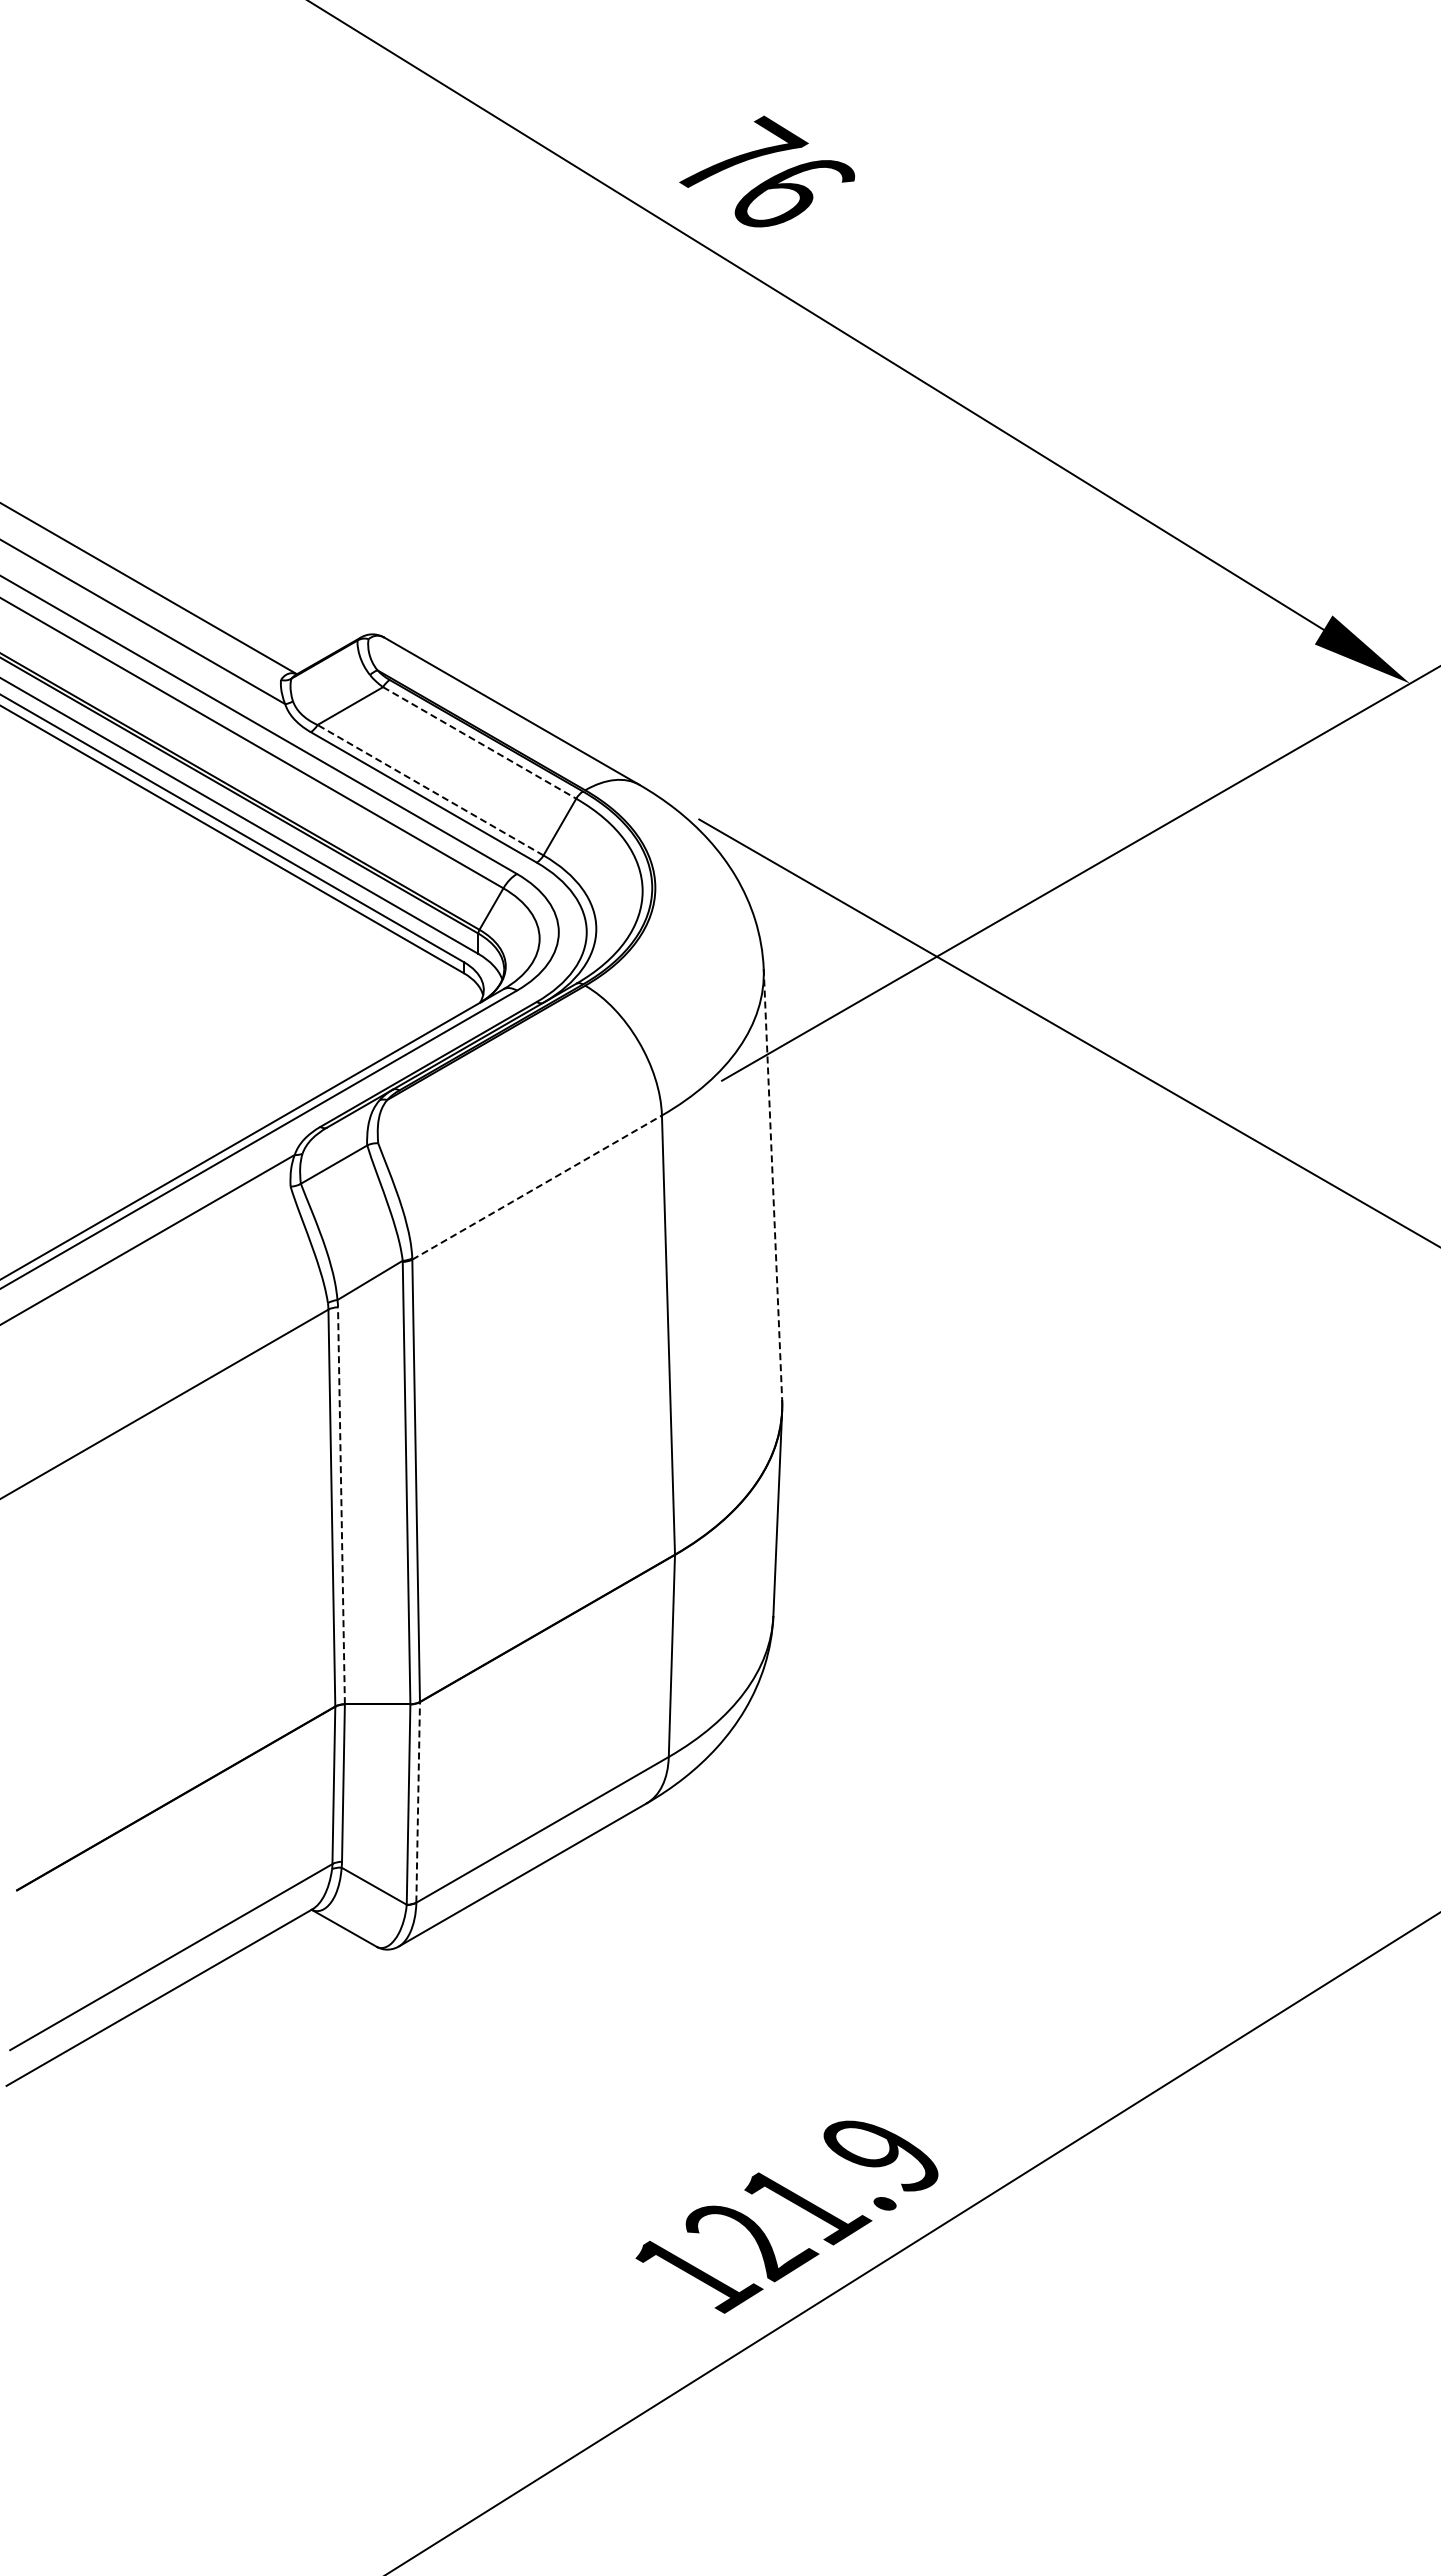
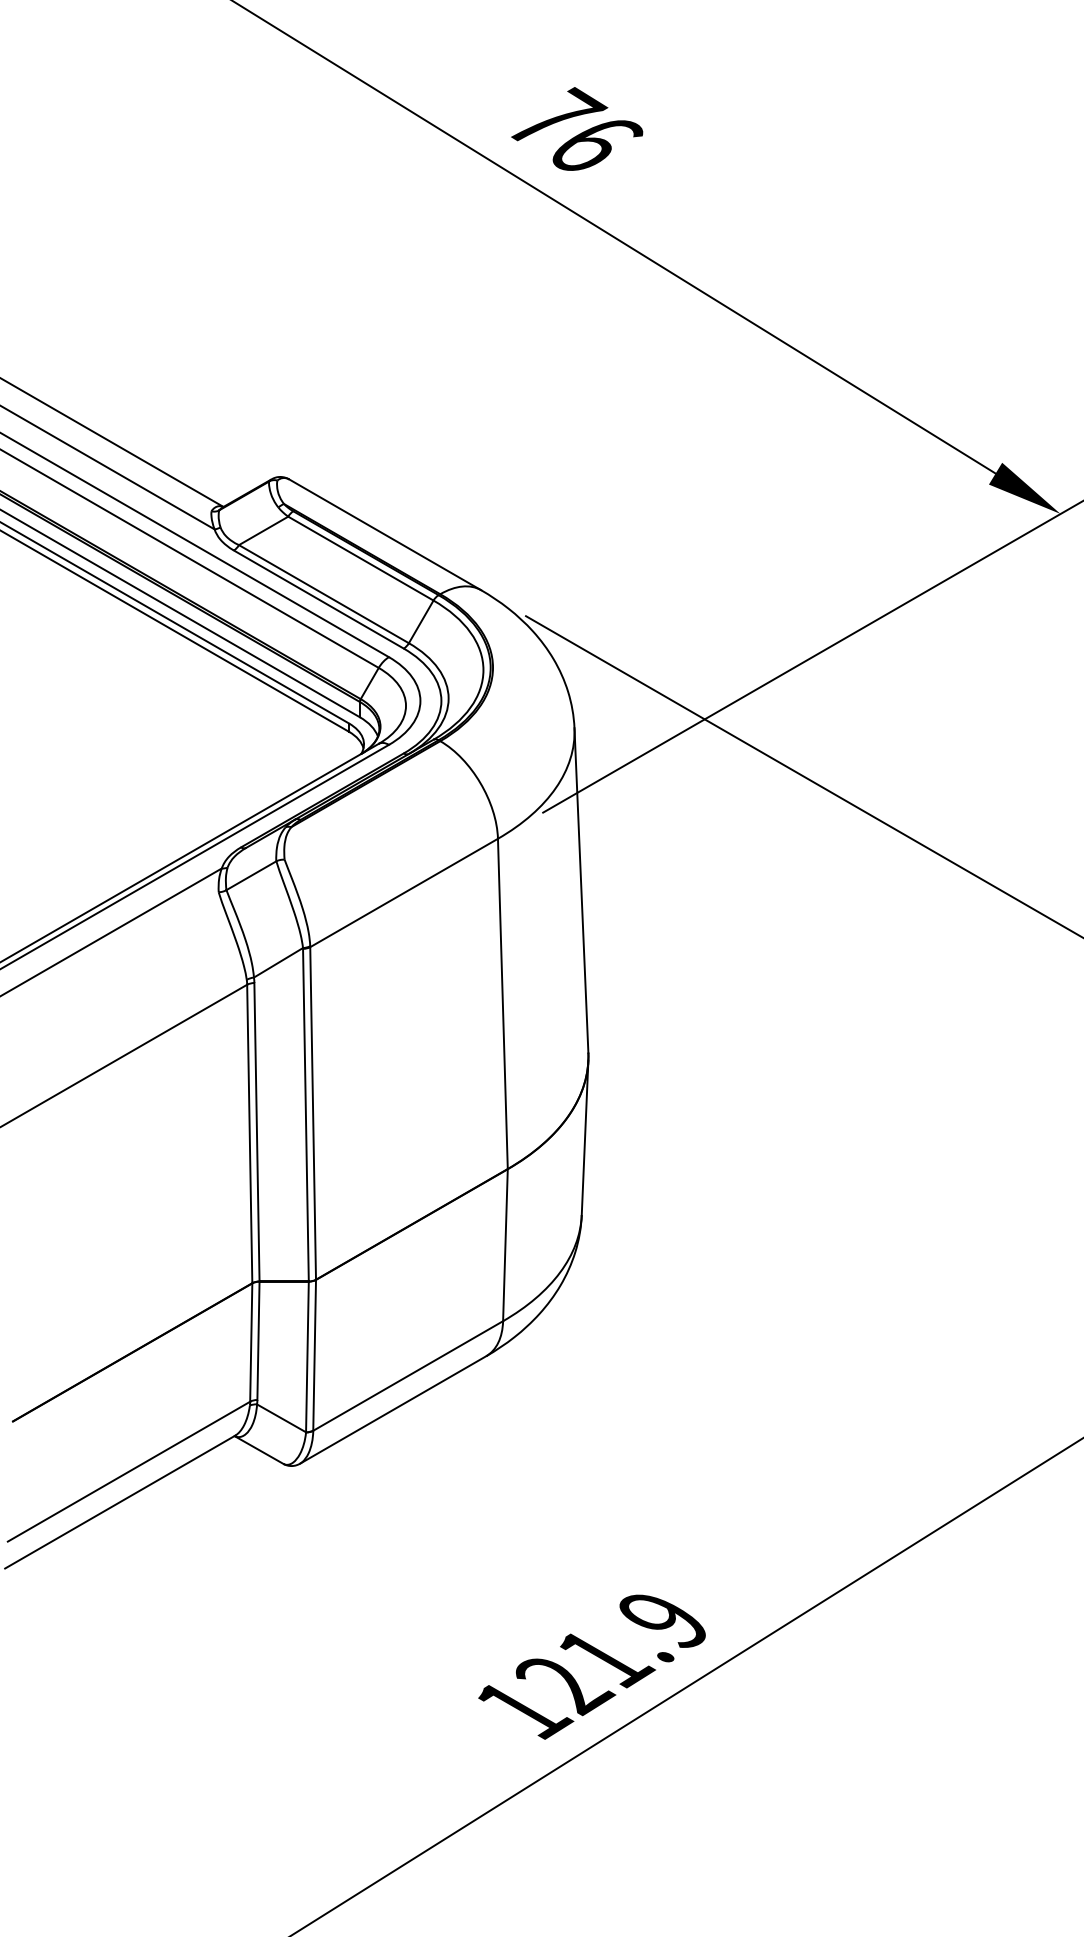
line: (479, 742) -> (360, 558), dashed -> solid
line: (430, 789) -> (323, 593), dashed -> solid
line: (772, 1184) -> (581, 890), dashed -> solid
line: (537, 1187) -> (404, 892), dashed -> solid
line: (341, 1505) -> (256, 1132), dashed -> solid
line: (418, 1801) -> (314, 1354), dashed -> solid

